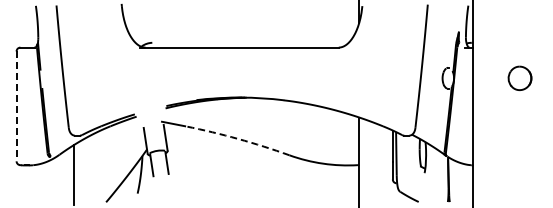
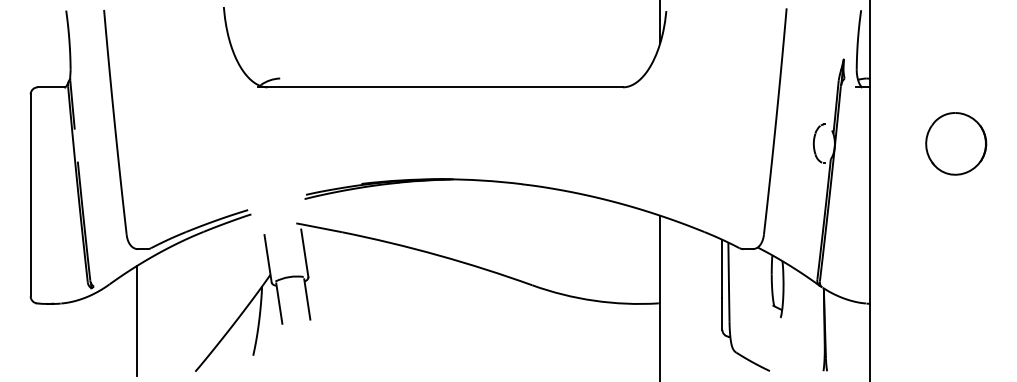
part: (519, 78) -> (955, 144), size x1.43
line: (16, 106) -> (30, 195), dashed -> solid
arc: (238, 138) -> (438, 254), dashed -> solid

